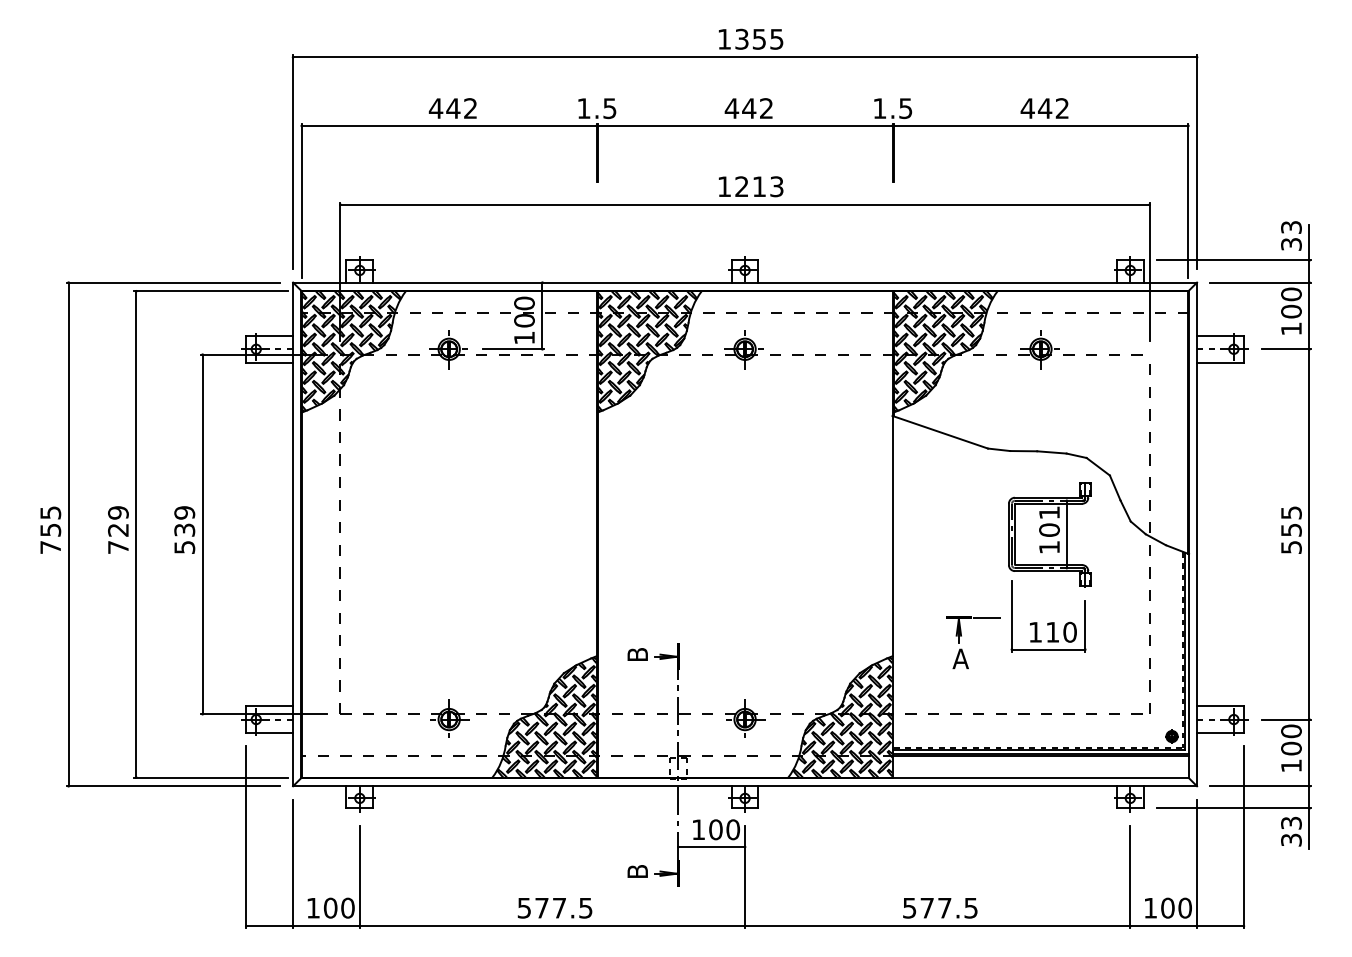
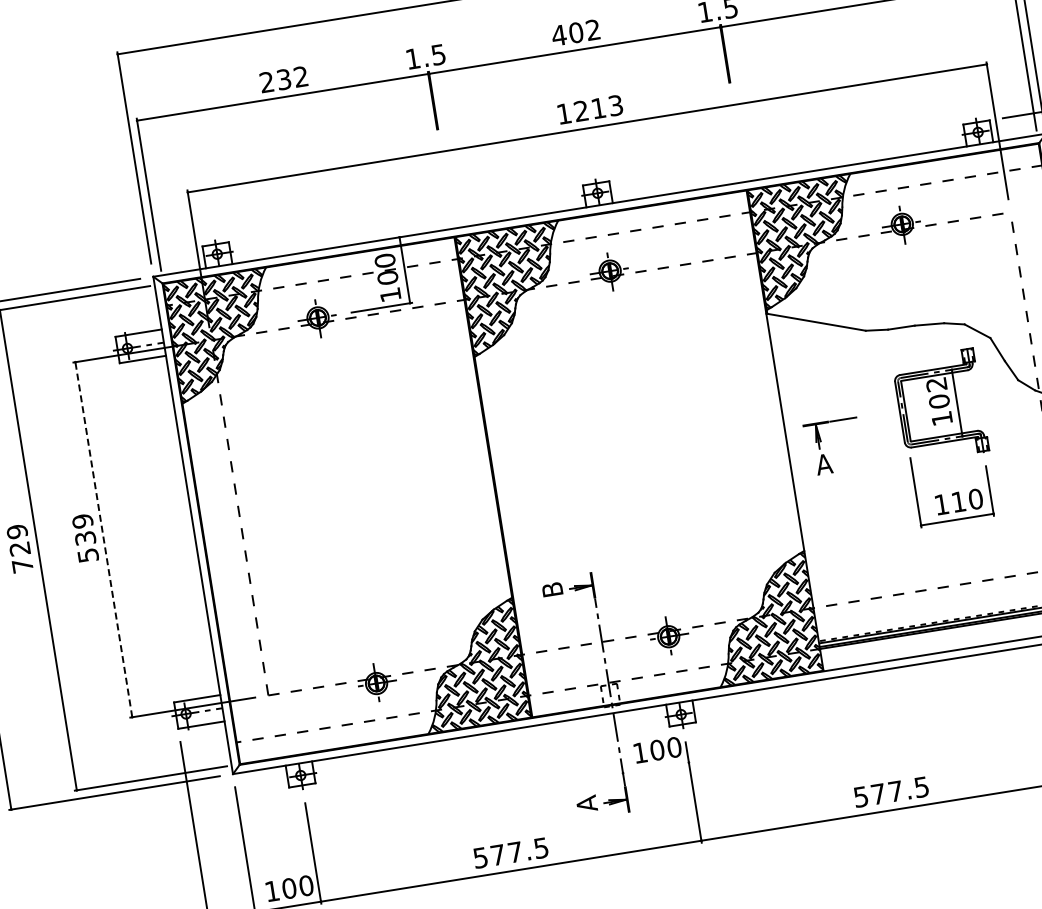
text: (444, 108) -> (275, 80), 442 -> 232
text: (749, 108) -> (576, 32), 442 -> 402
text: (1049, 512) -> (936, 384), 101 -> 102
line: (202, 534) -> (103, 539), solid -> dashed
part: (962, 649) -> (824, 454), moved
line: (711, 847) -> (655, 768), removed
text: (637, 871) -> (586, 803), B -> A

